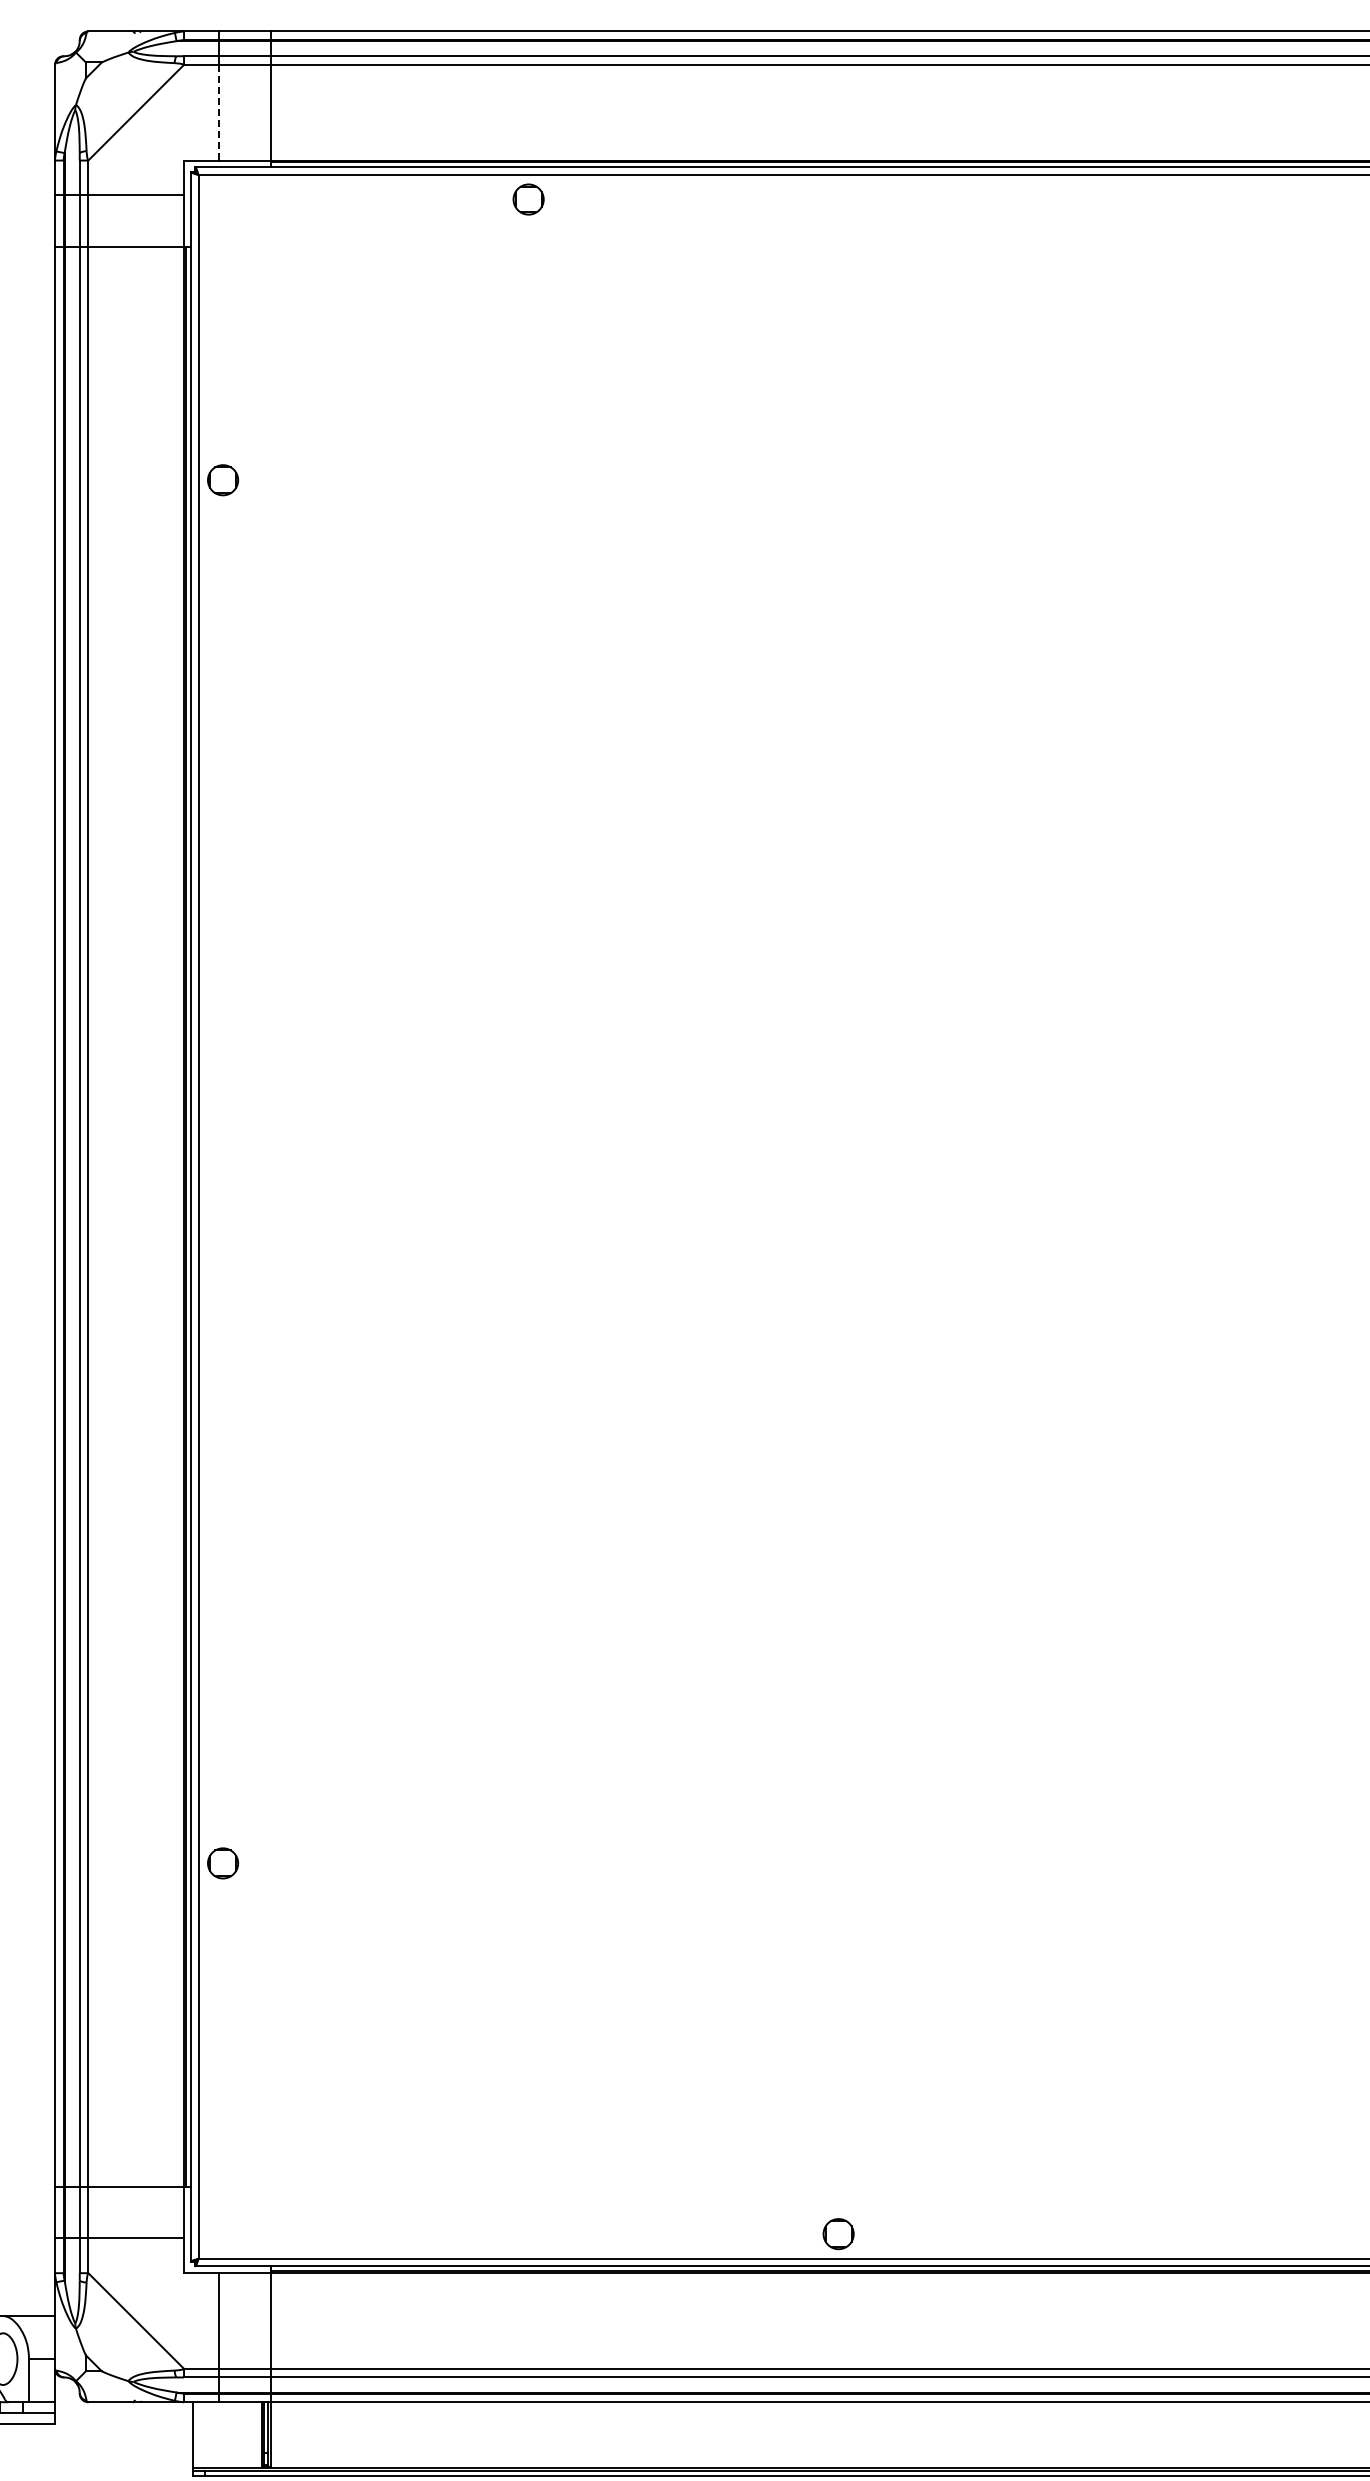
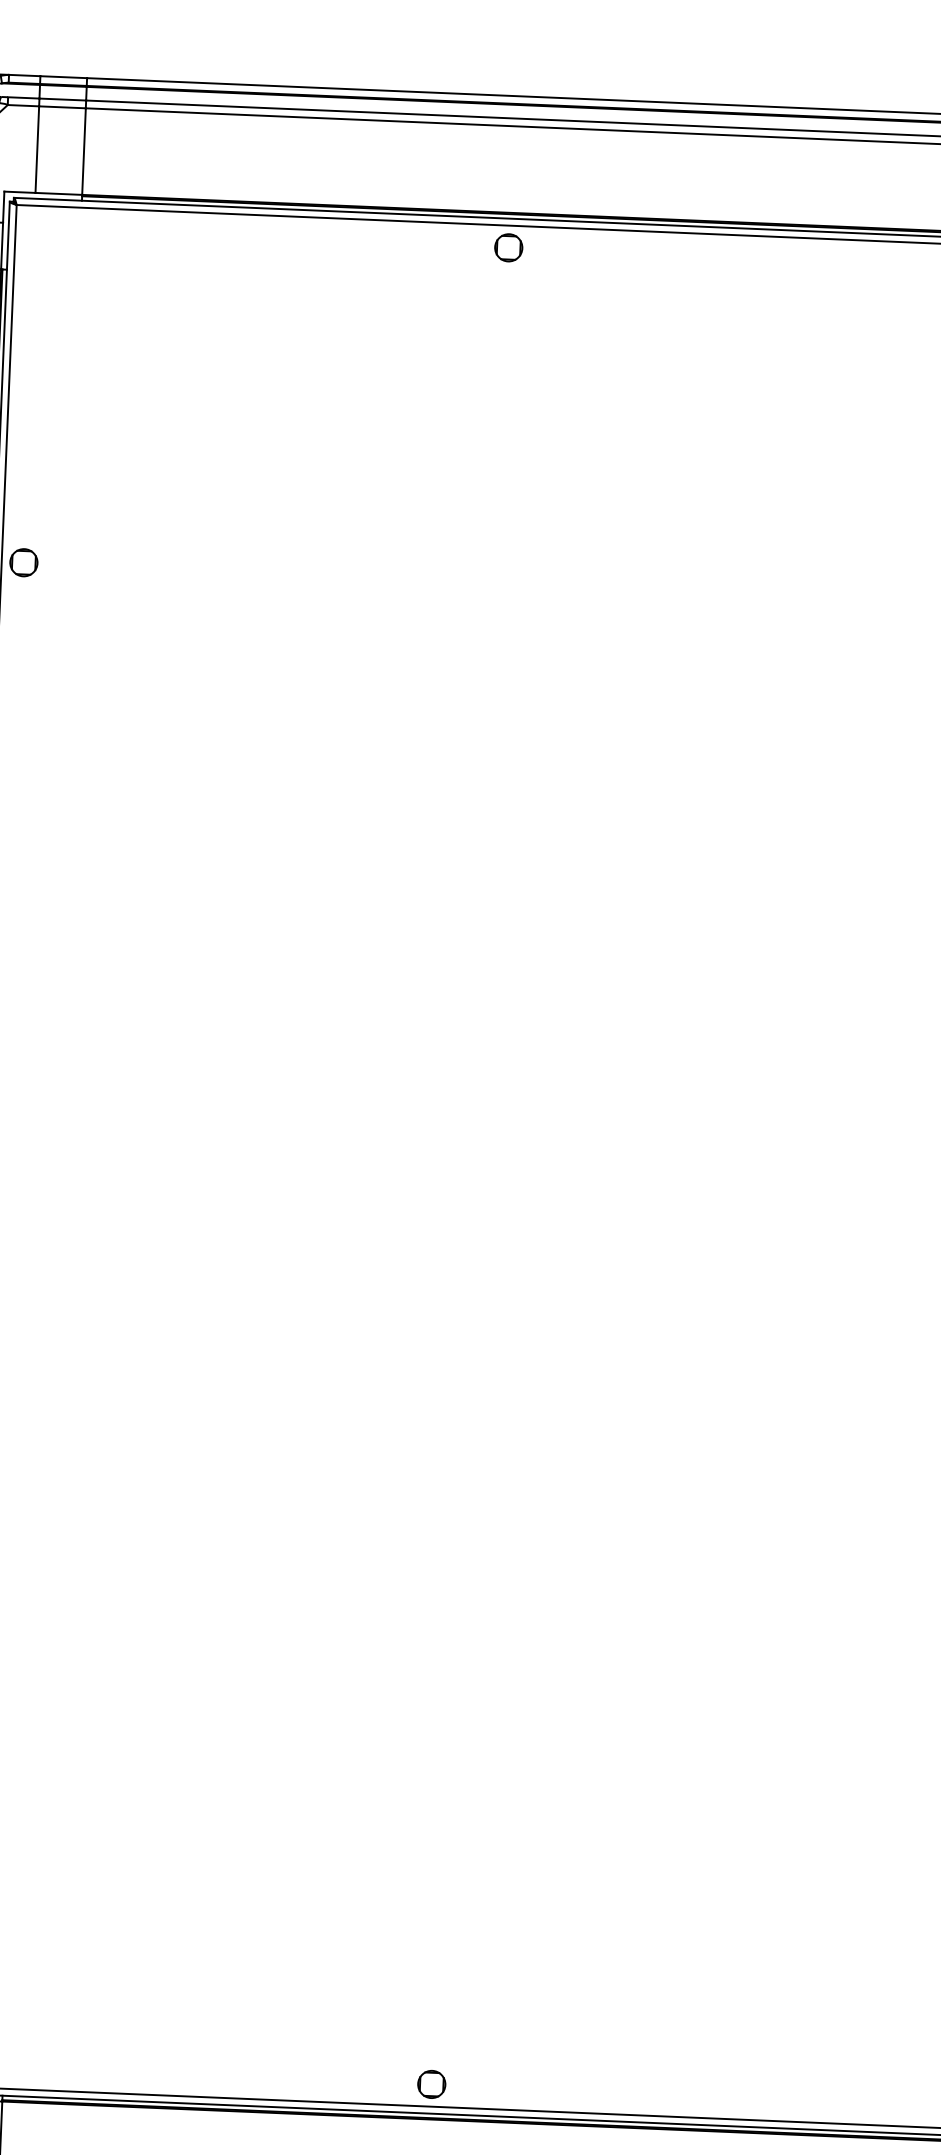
line: (218, 112) -> (37, 149), dashed -> solid
circle: (528, 199) -> (508, 247), moved
part: (222, 480) -> (23, 562), moved
part: (838, 2234) -> (431, 2084), moved

